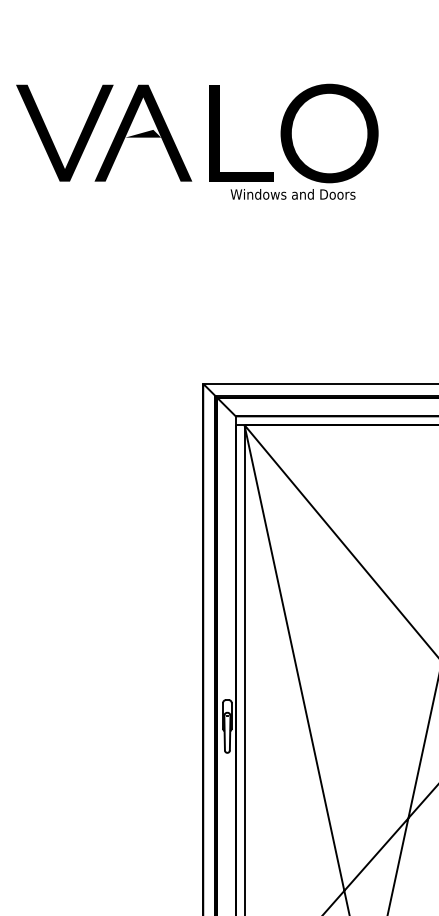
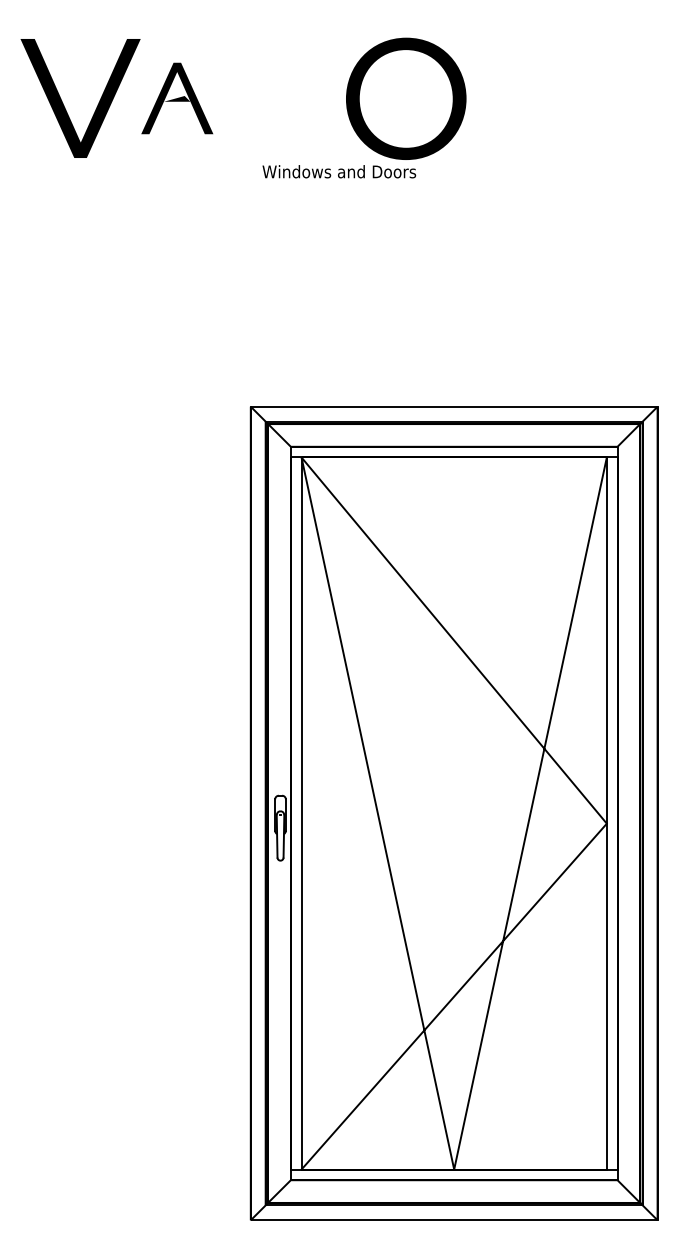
part: (143, 133) -> (177, 98), size x0.6
fill: (241, 133) -> (297, 98), removed
text: (293, 194) -> (339, 171), moved

